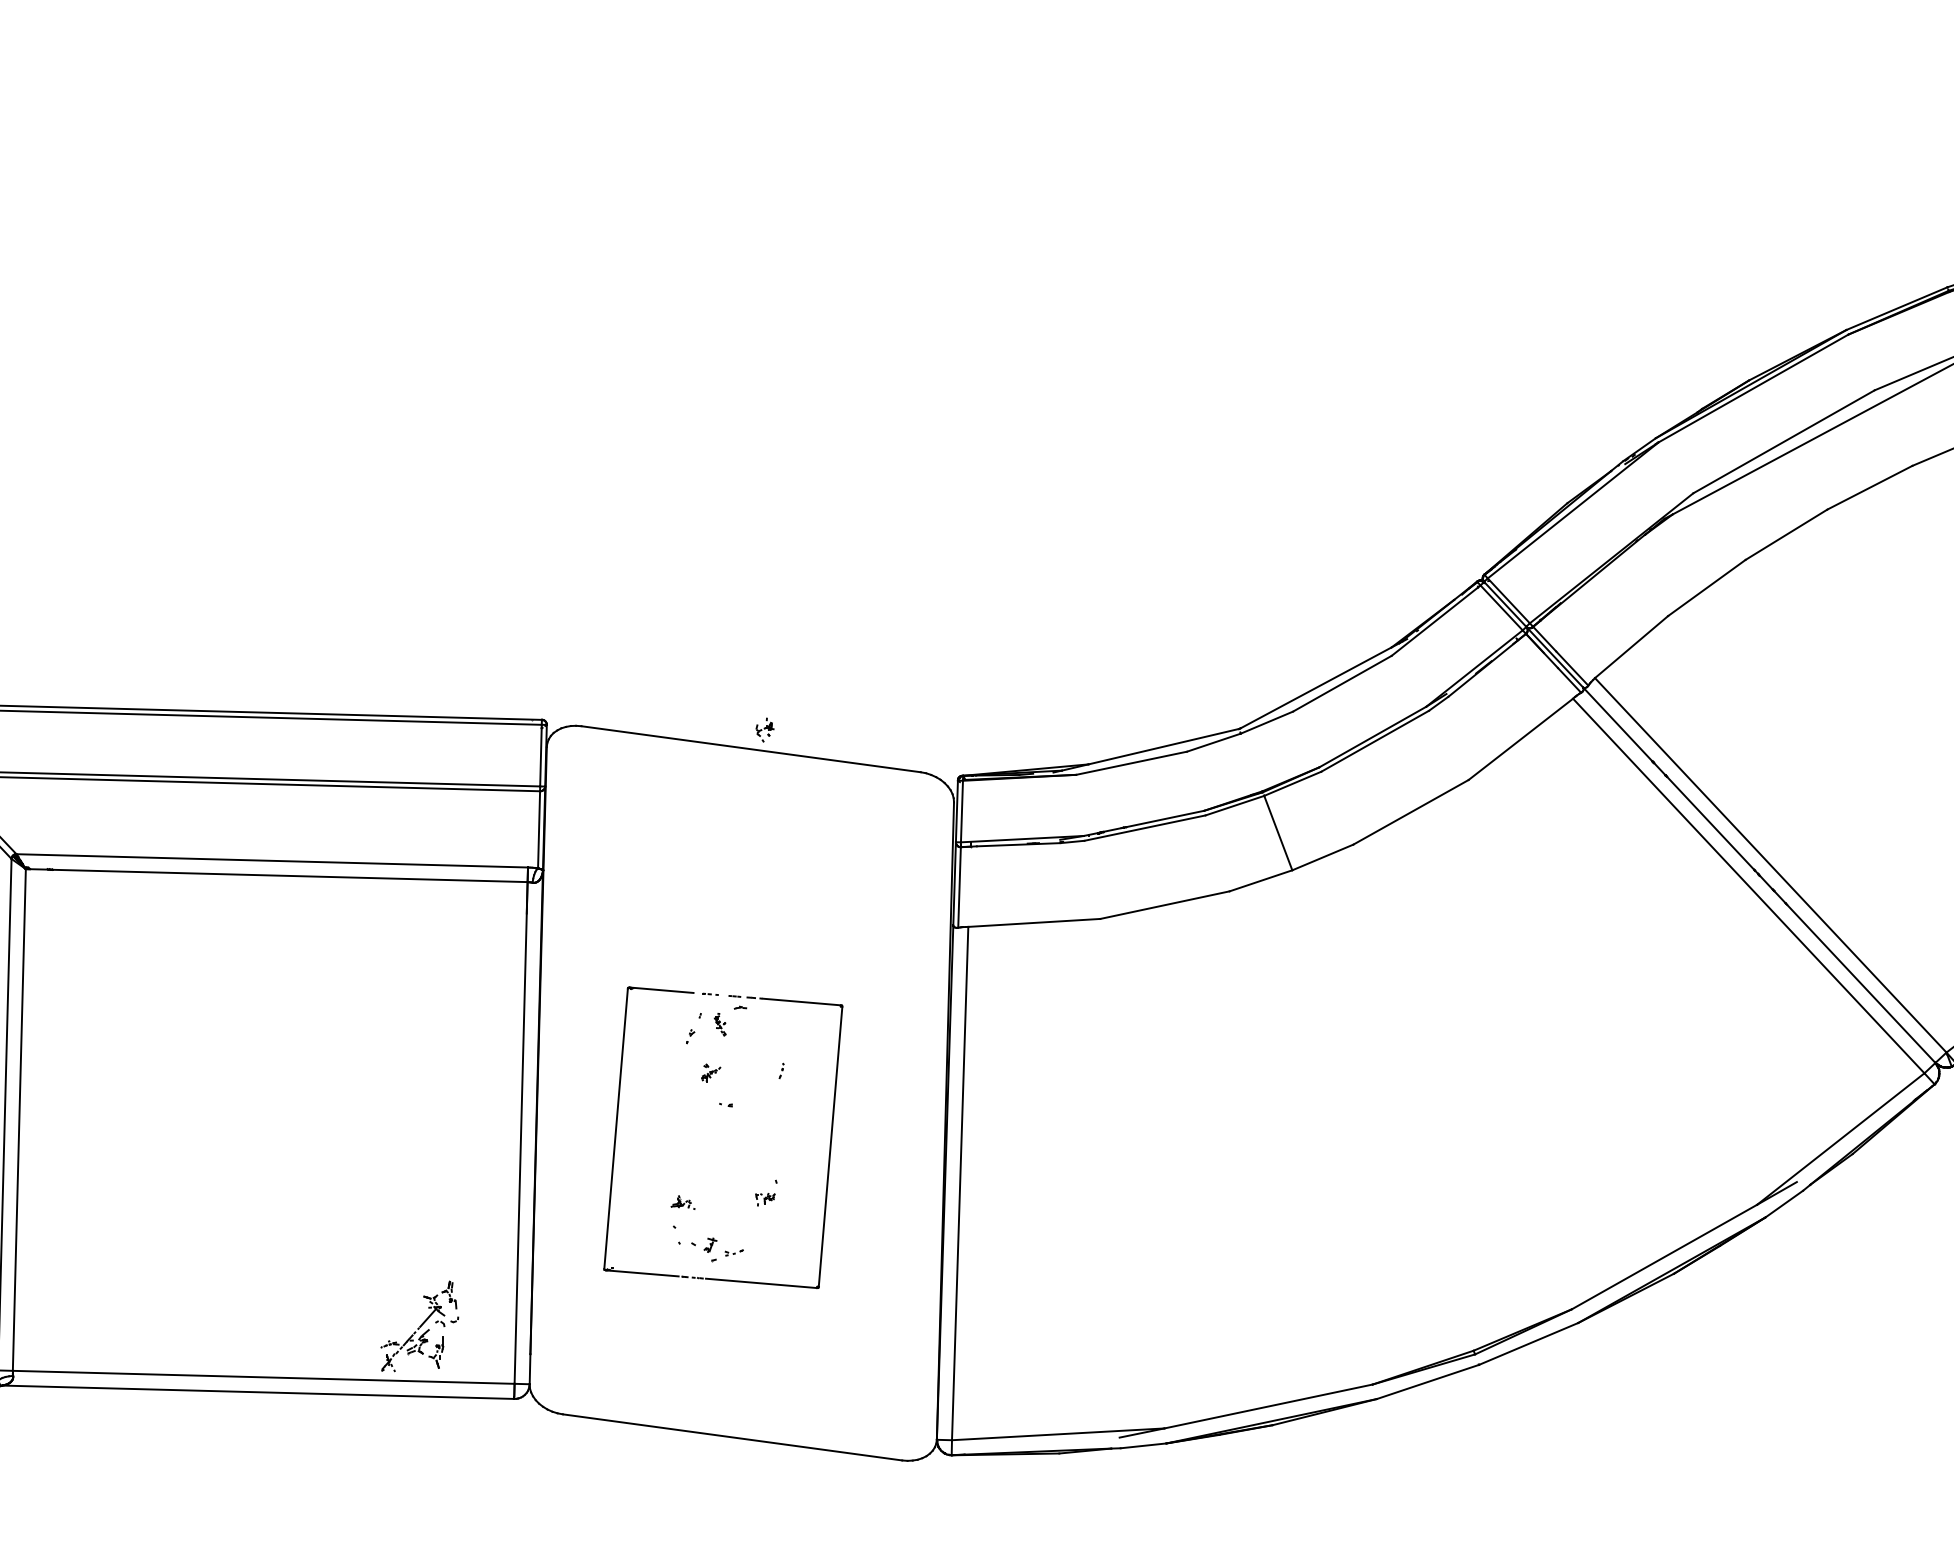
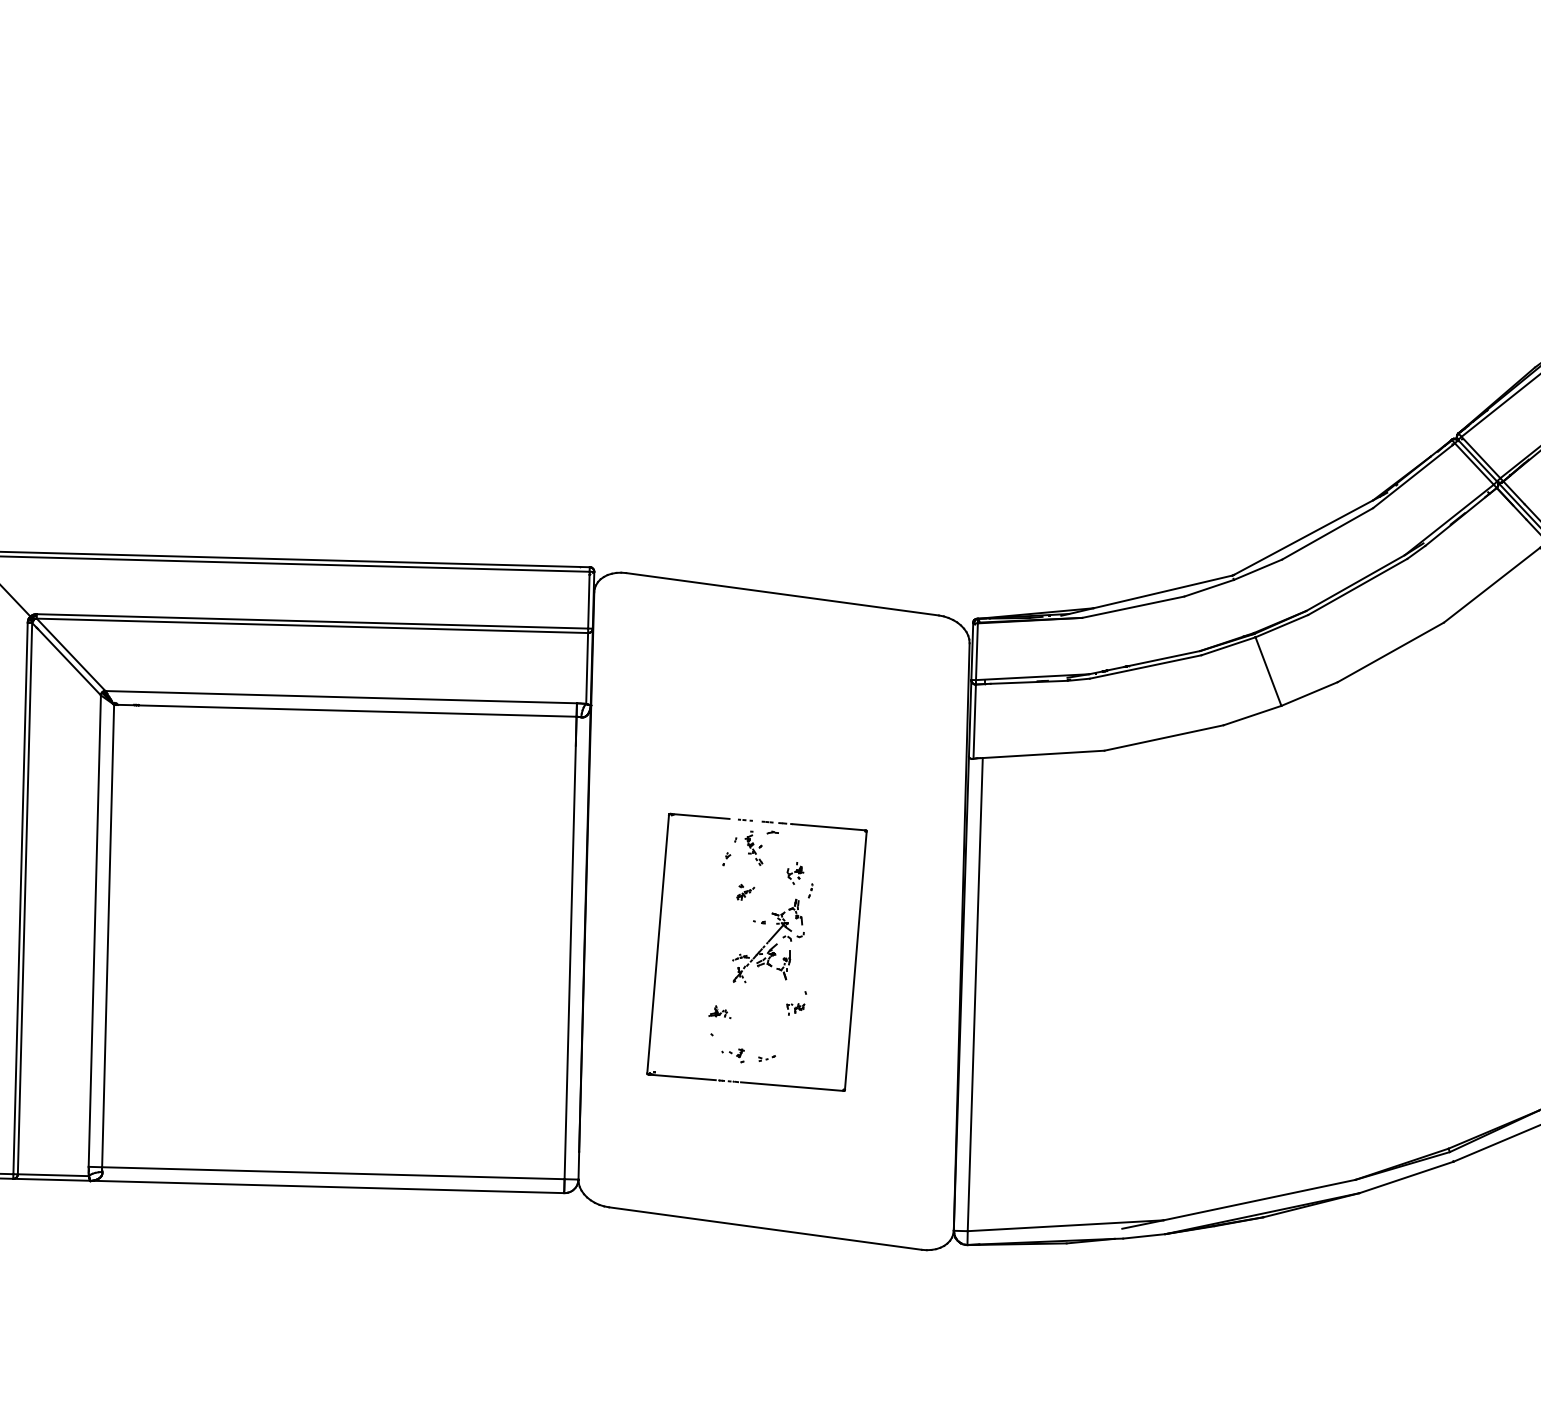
part: (764, 729) -> (794, 872), moved
part: (720, 1024) -> (754, 848), size x1.67
part: (696, 1250) -> (732, 1056), size x0.62
part: (419, 1326) -> (768, 941), moved

